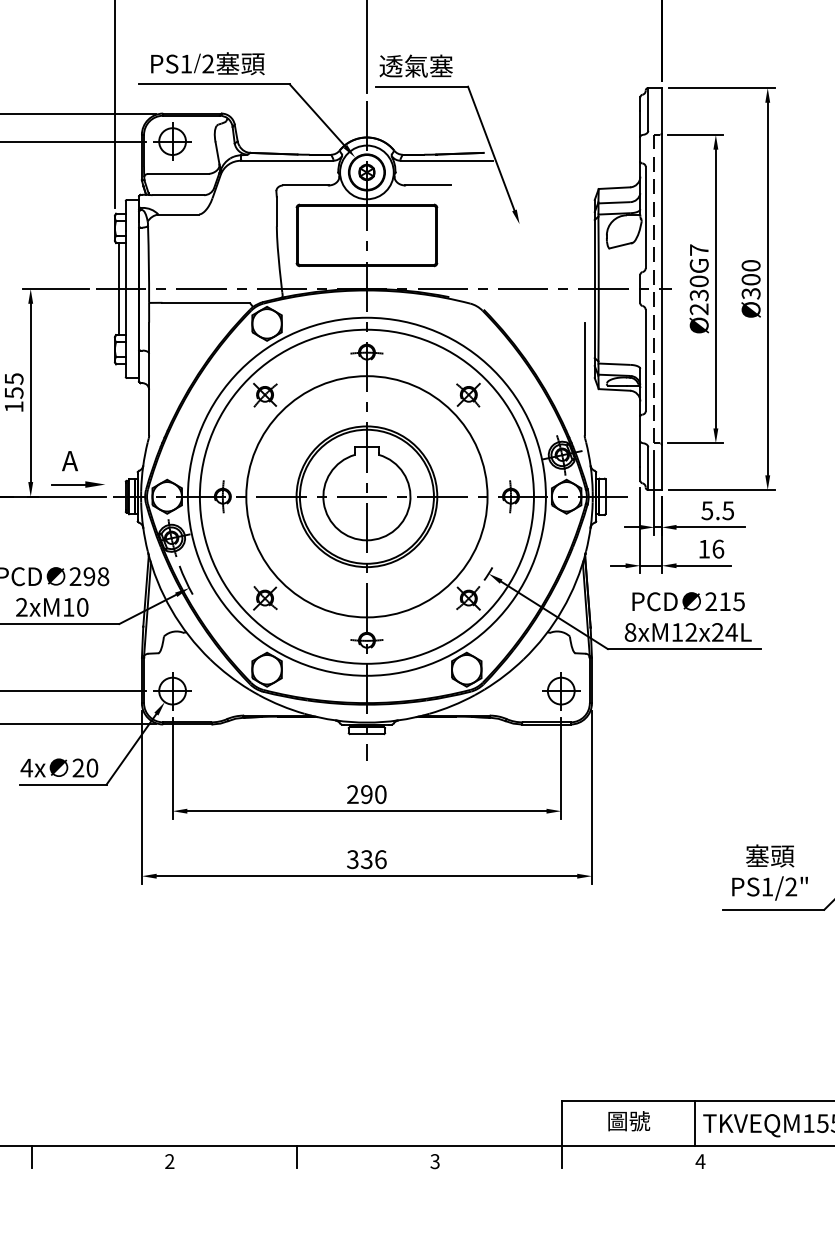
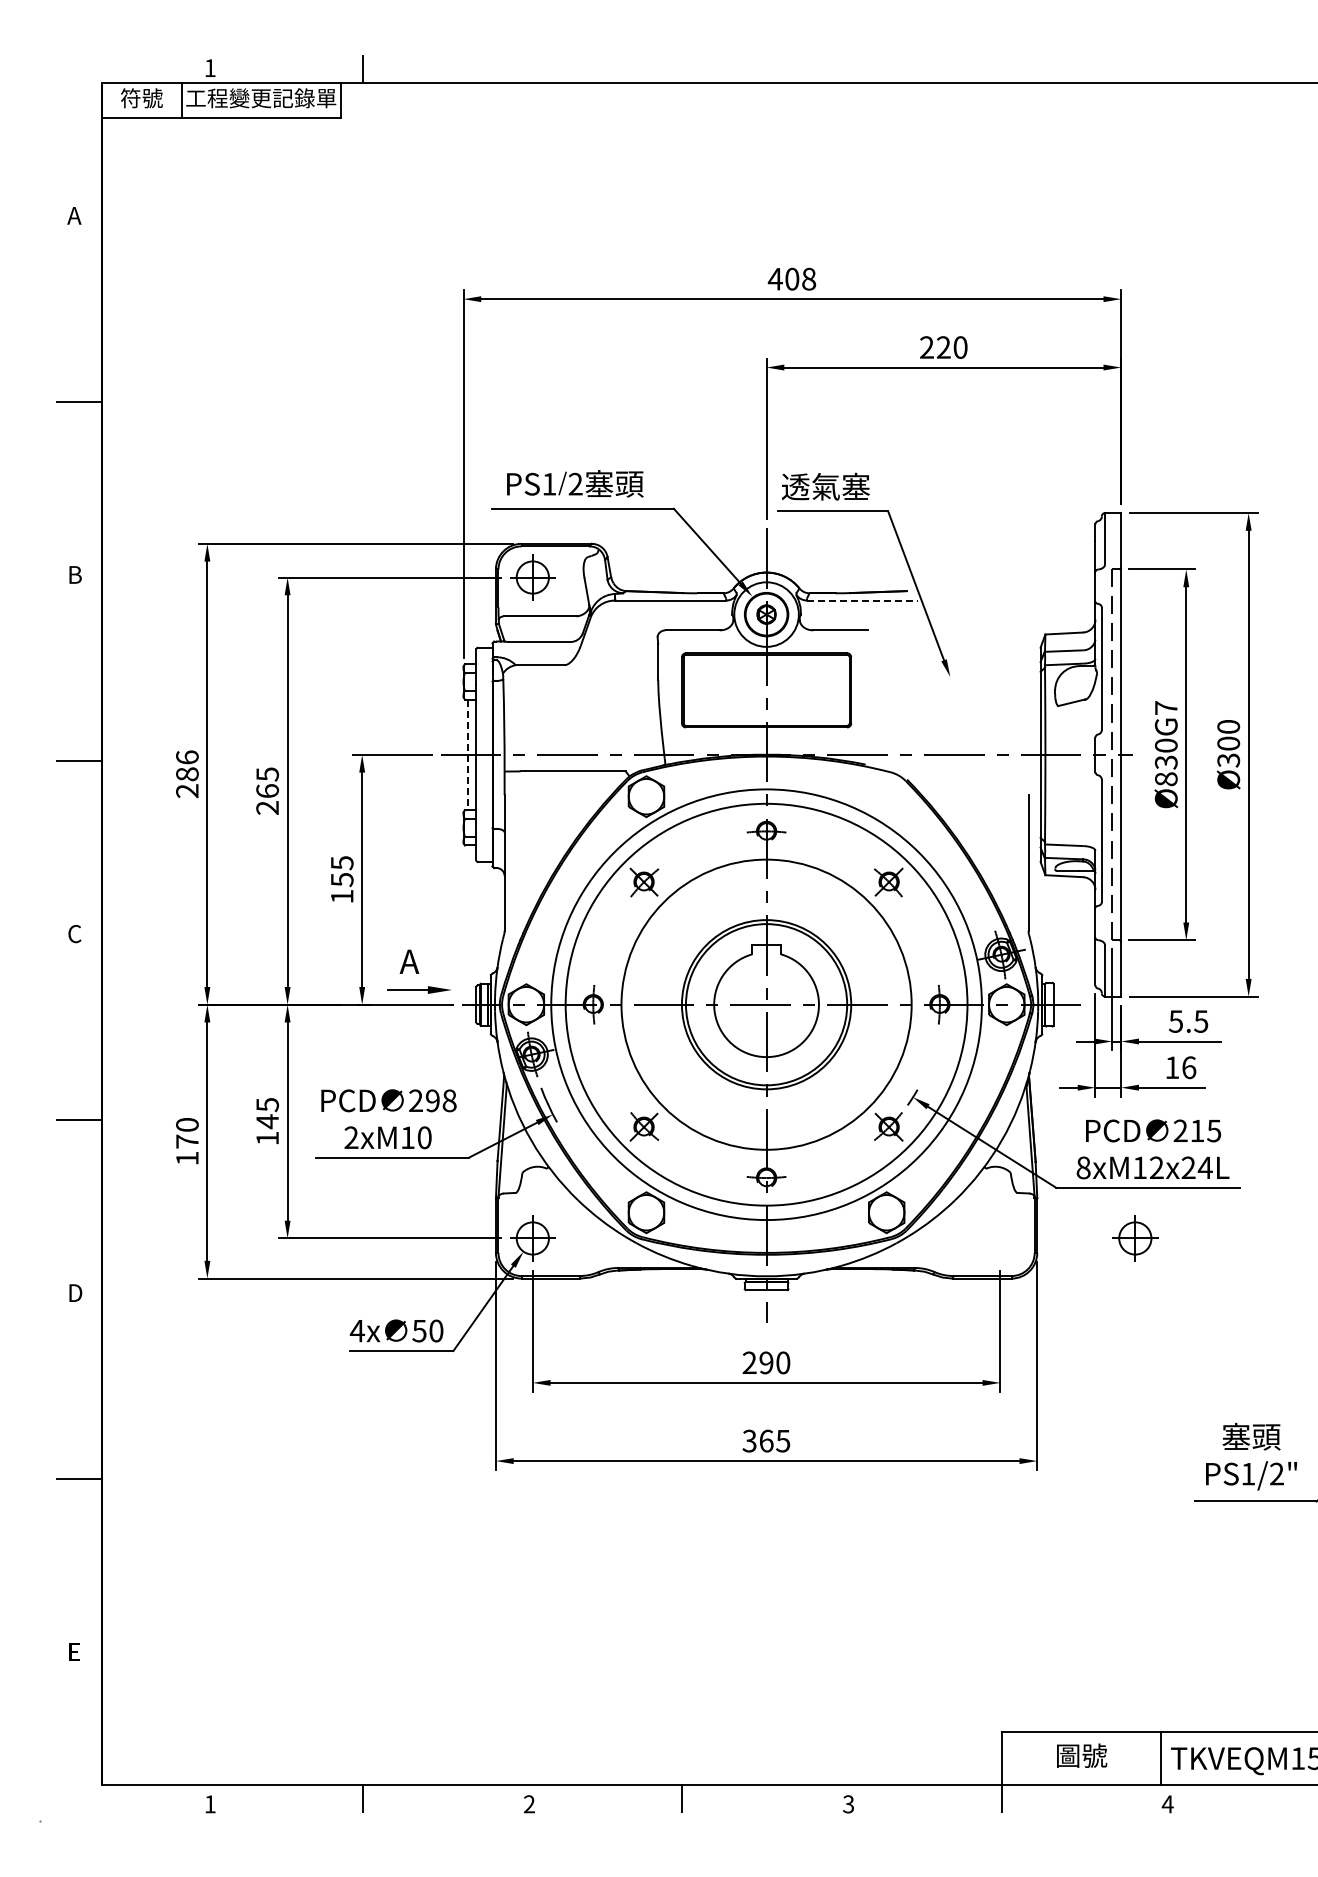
line: (447, 160) -> (863, 600), solid -> dashed
line: (119, 289) -> (468, 755), solid -> dashed
text: (698, 309) -> (1165, 779), Ø230G7 -> Ø830G7
part: (561, 691) -> (1135, 1238), moved
text: (78, 767) -> (419, 1330), 20 -> 50
text: (373, 859) -> (774, 1440), 336 -> 365

